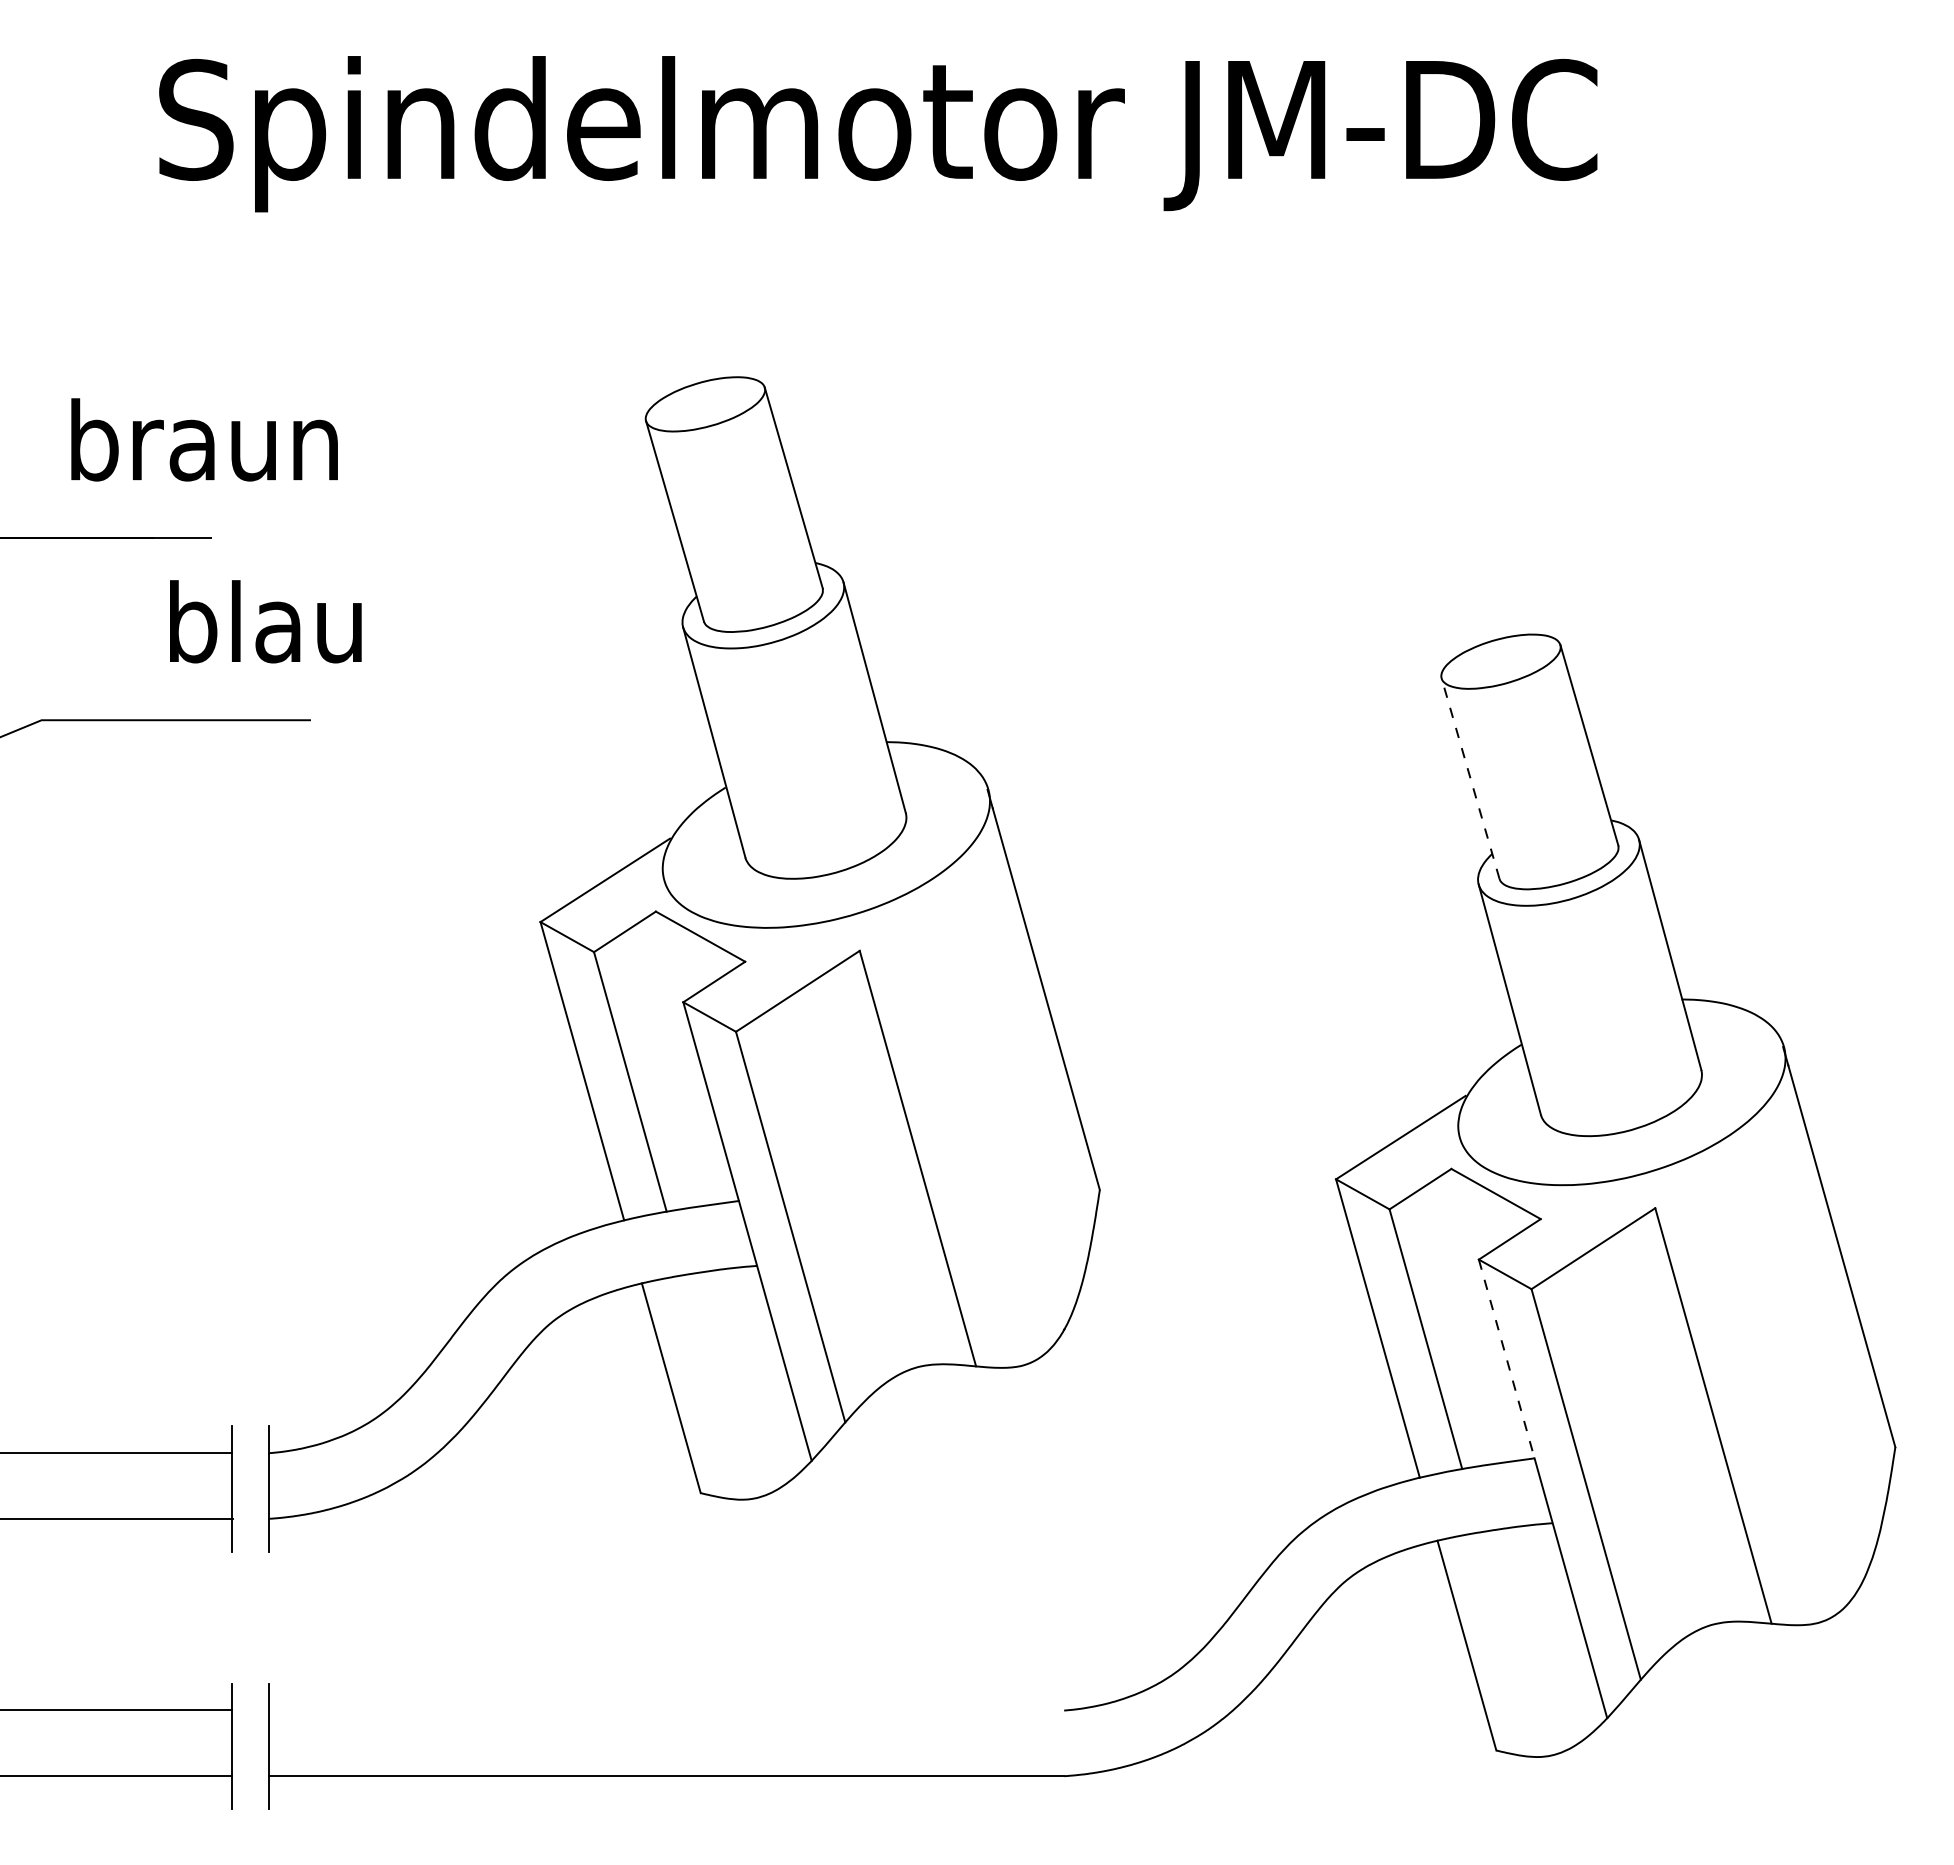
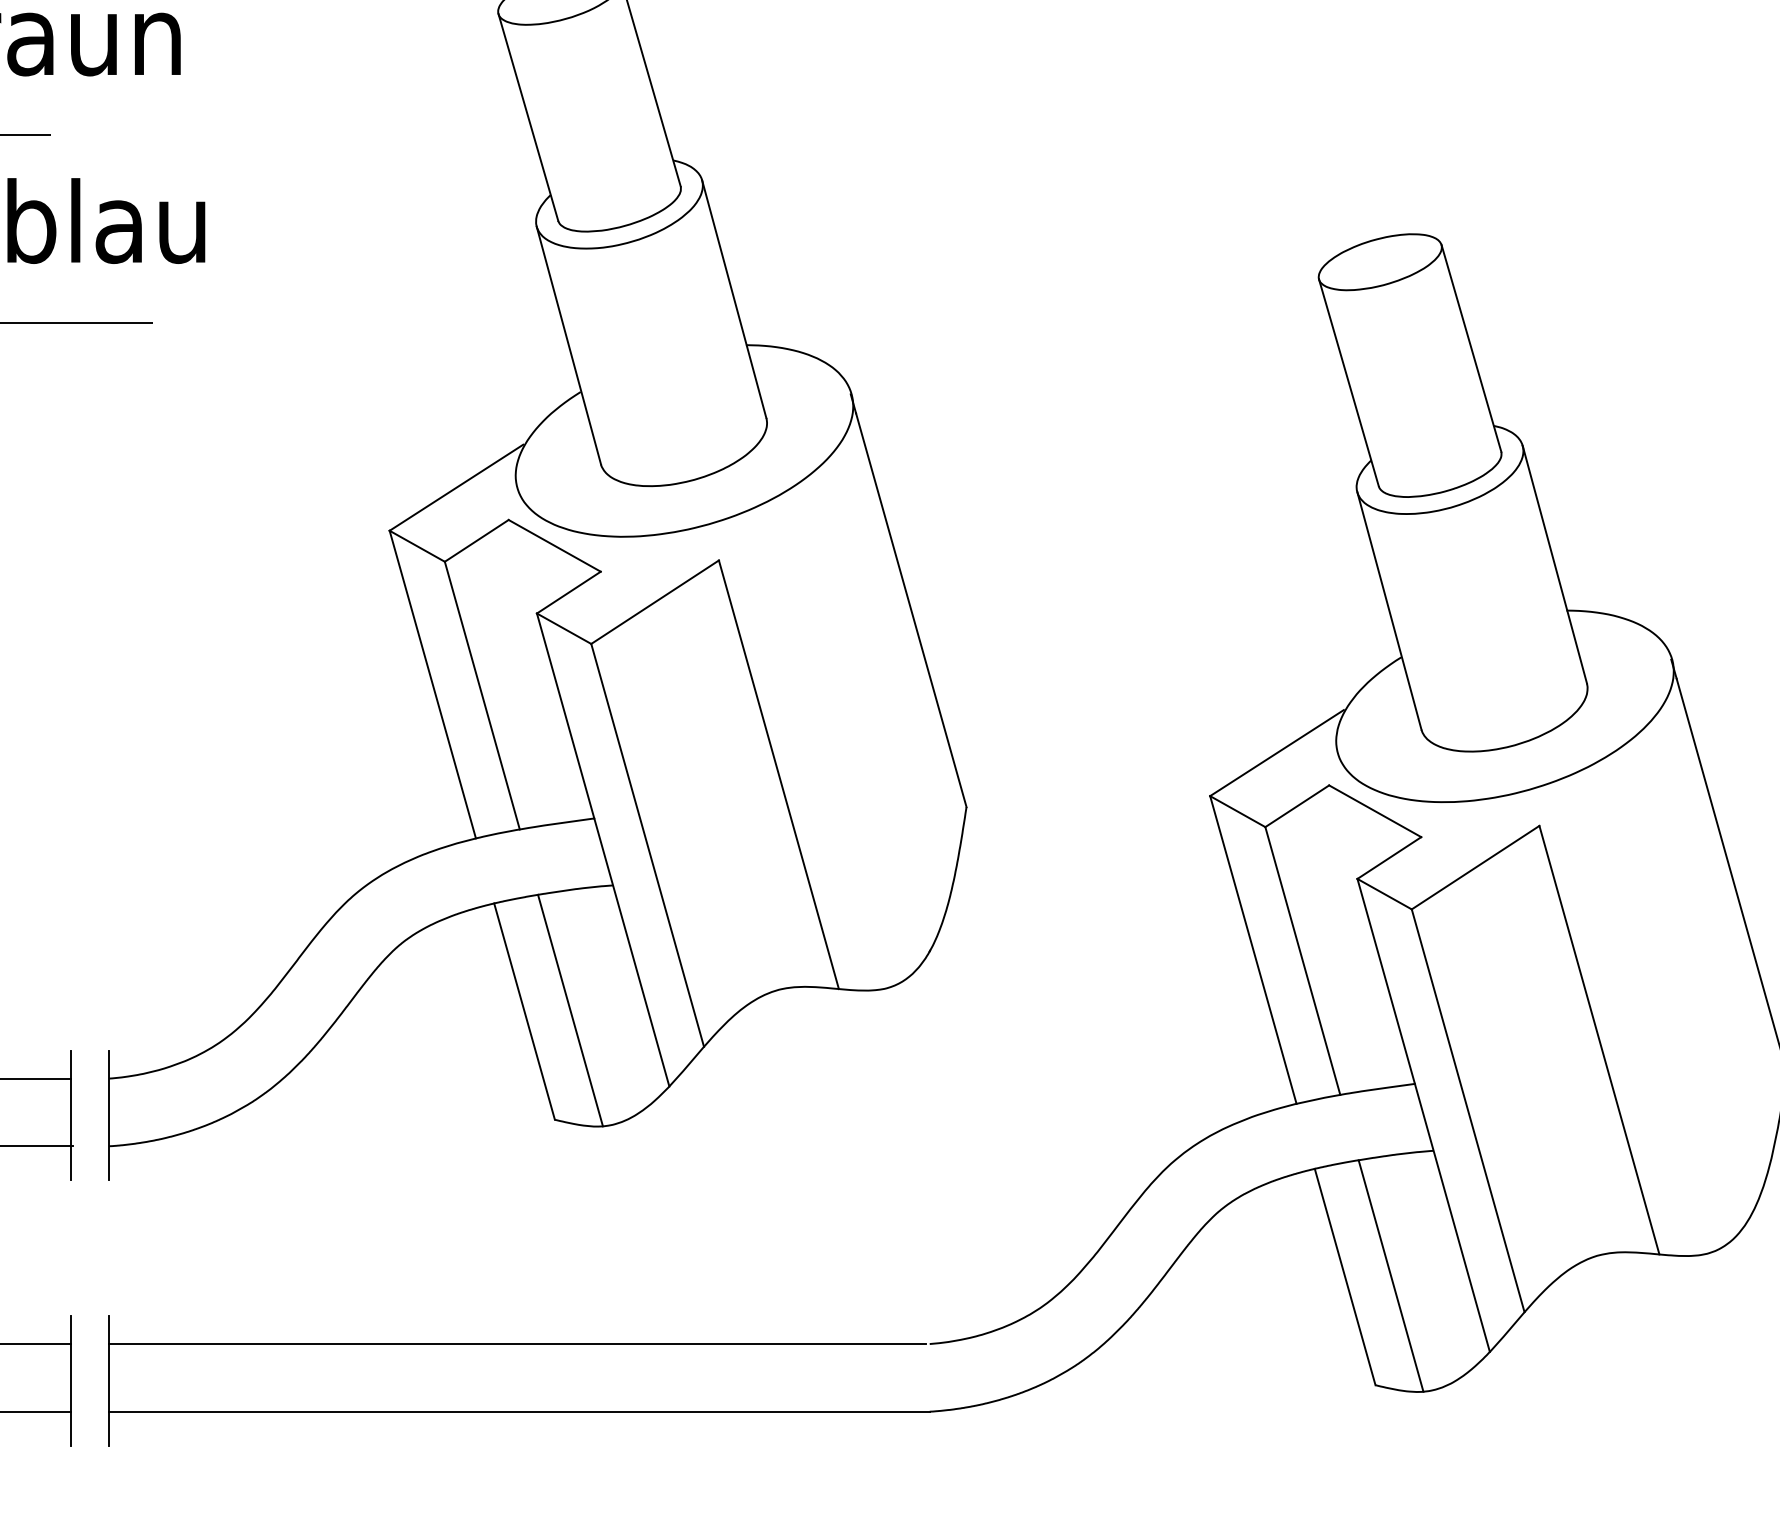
line: (1470, 778) -> (1348, 382), dashed -> solid
line: (1506, 1359) -> (1385, 981), dashed -> solid
line: (715, 1387) -> (570, 1010), added
line: (1511, 1644) -> (1391, 1275), added
line: (664, 1710) -> (517, 1343), added

